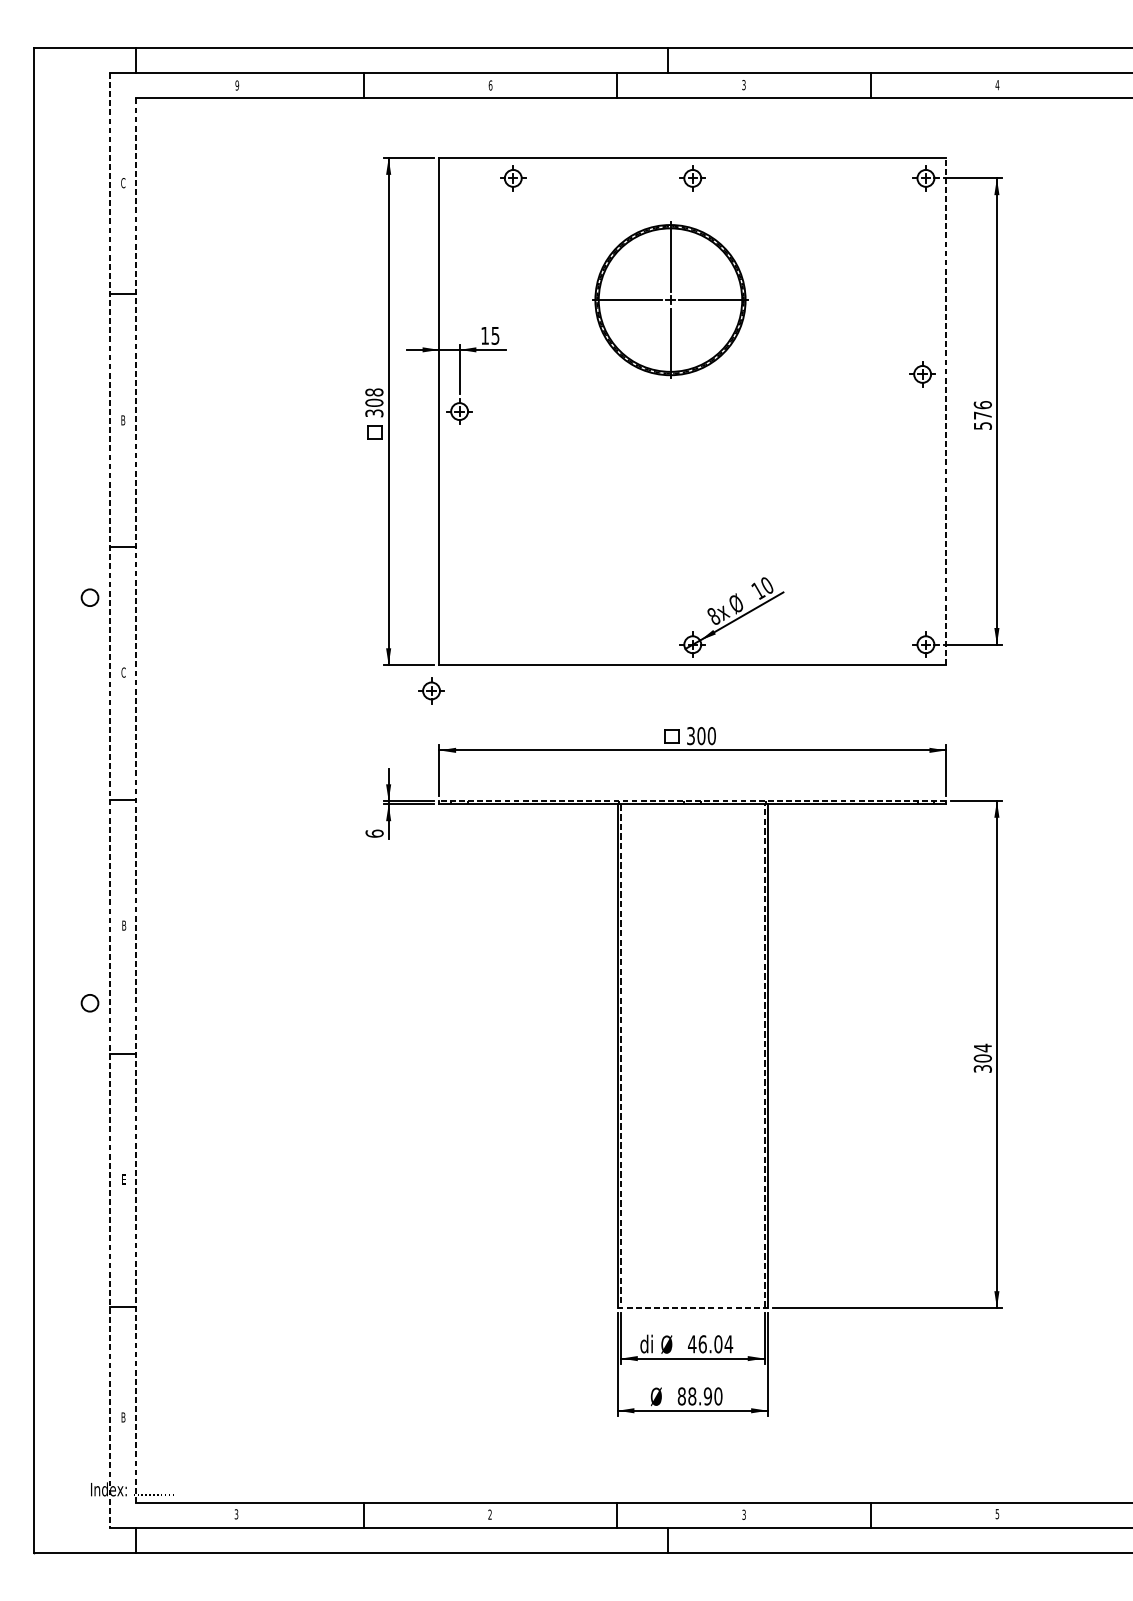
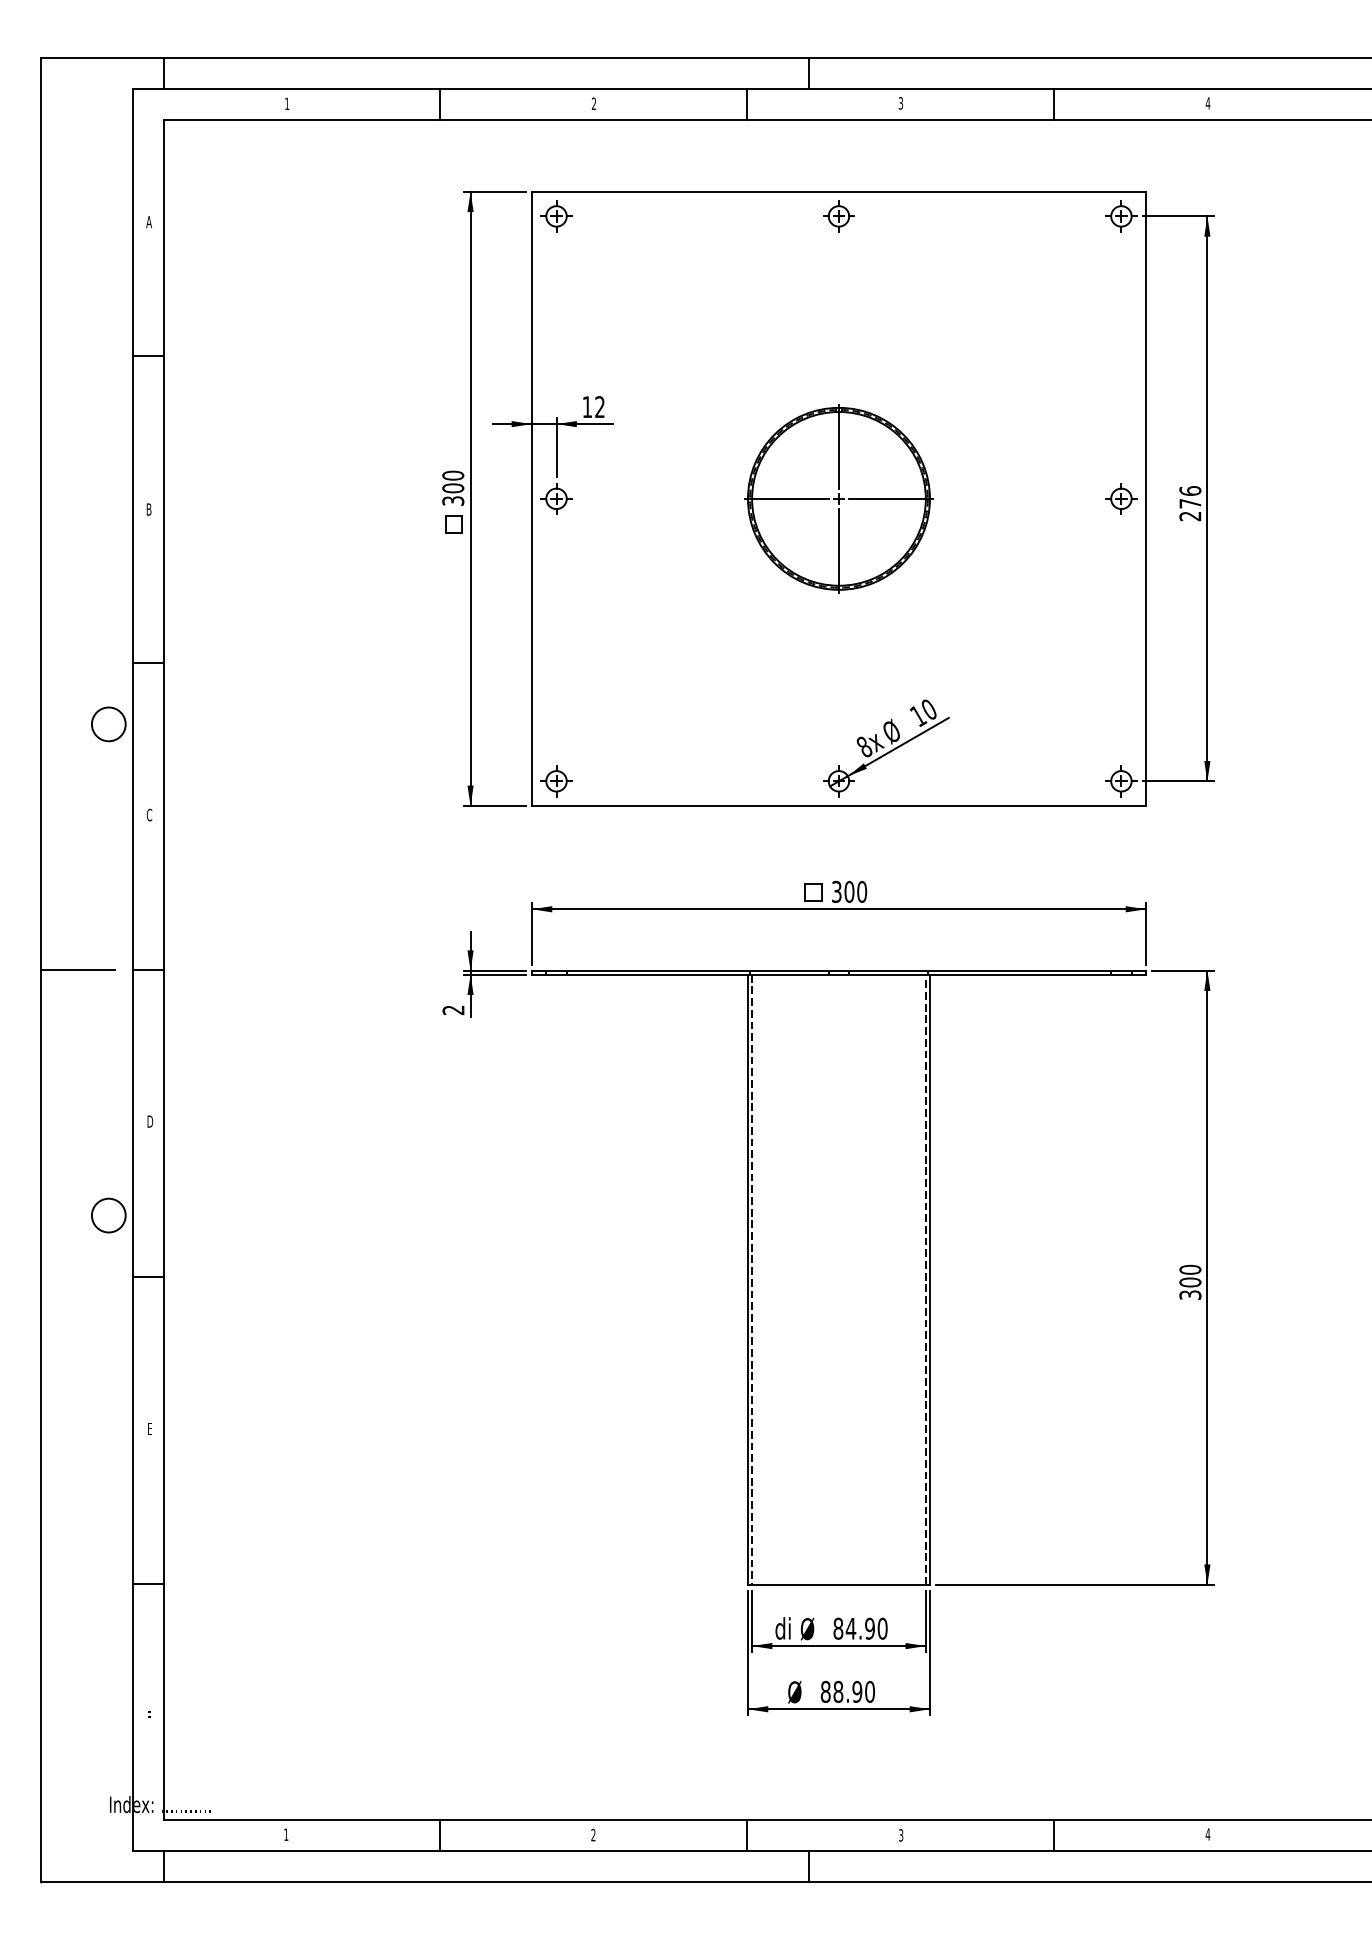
text: (236, 85) -> (286, 103), 9 -> 1
text: (490, 85) -> (593, 103), 6 -> 2
part: (513, 178) -> (556, 216), moved
text: (122, 182) -> (148, 221), C -> A
part: (670, 299) -> (838, 498), moved
text: (495, 336) -> (599, 407), 15 -> 12
part: (922, 374) -> (1121, 498), moved
text: (374, 392) -> (453, 475), 308 -> 300
line: (945, 411) -> (1145, 498), dashed -> solid
text: (982, 426) -> (1190, 516), 576 -> 276
circle: (89, 597) -> (108, 724), size x1.67
part: (431, 691) -> (556, 781), moved
line: (64, 800) -> (77, 970), added
line: (110, 800) -> (133, 970), dashed -> solid
line: (136, 800) -> (164, 970), dashed -> solid
line: (692, 800) -> (838, 970), dashed -> solid
text: (374, 833) -> (453, 1010), 6 -> 2
text: (124, 925) -> (150, 1121), B -> D
circle: (89, 1003) -> (108, 1215), size x1.67
text: (982, 1047) -> (1190, 1269), 304 -> 300
line: (692, 1307) -> (838, 1584), dashed -> solid
text: (710, 1344) -> (860, 1628), 46.04 -> 84.90
text: (123, 1417) -> (149, 1717), B -> F
text: (236, 1514) -> (286, 1834), 3 -> 1
text: (996, 1514) -> (1207, 1834), 5 -> 4

